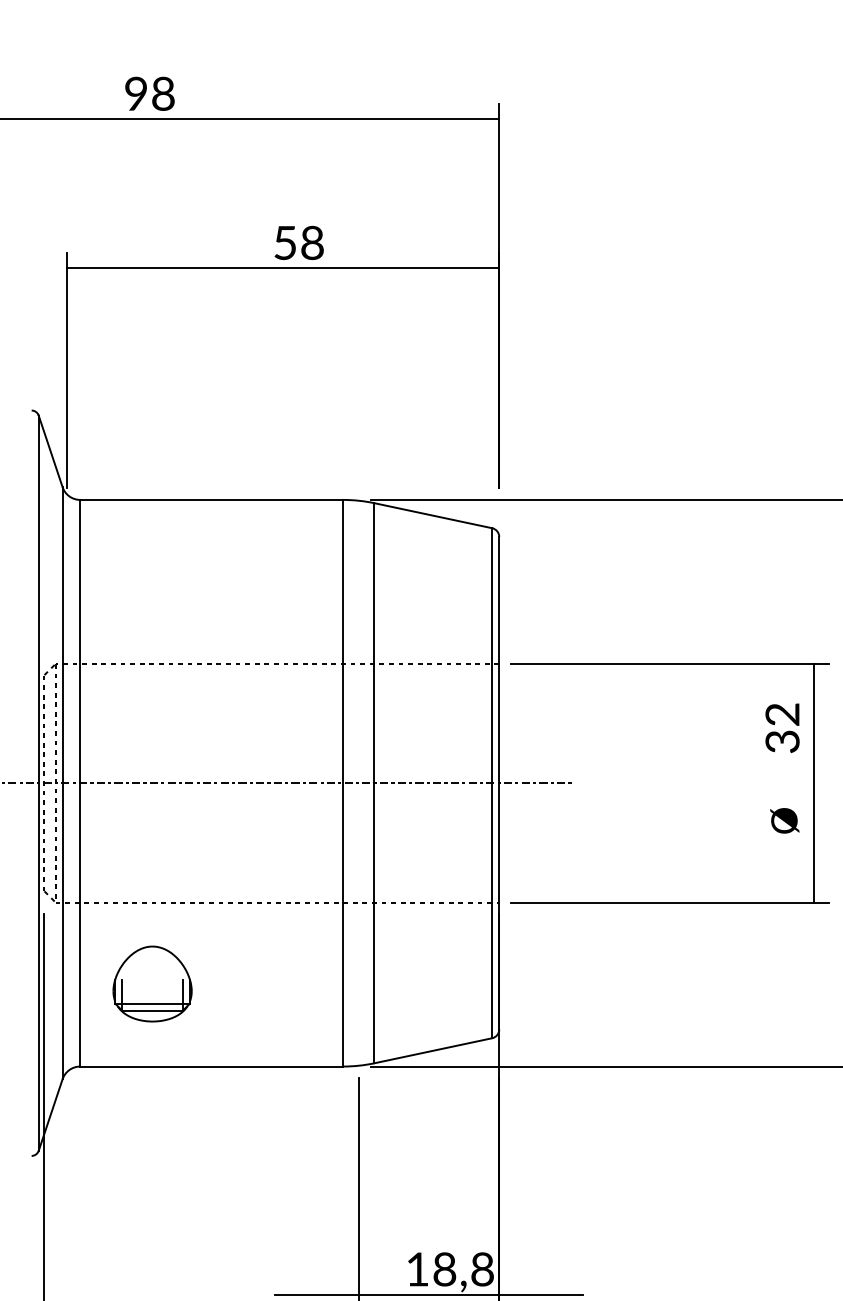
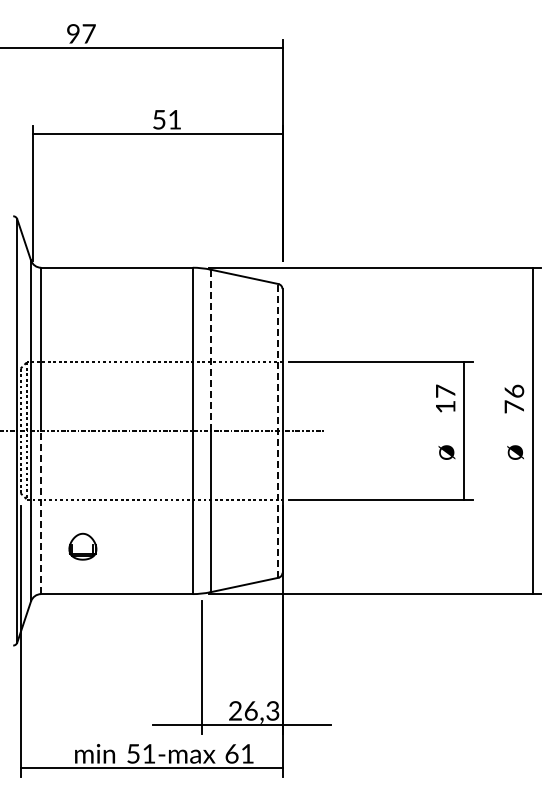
text: (162, 93) -> (88, 33), 98 -> 97
text: (311, 242) -> (174, 119), 58 -> 51
line: (374, 643) -> (210, 350), solid -> dashed
text: (782, 726) -> (445, 398), 32 -> 17
line: (492, 782) -> (278, 430), solid -> dashed
line: (80, 924) -> (41, 512), solid -> dashed
part: (151, 983) -> (82, 546), size x0.6
text: (450, 1268) -> (254, 710), 18,8 -> 26,3

